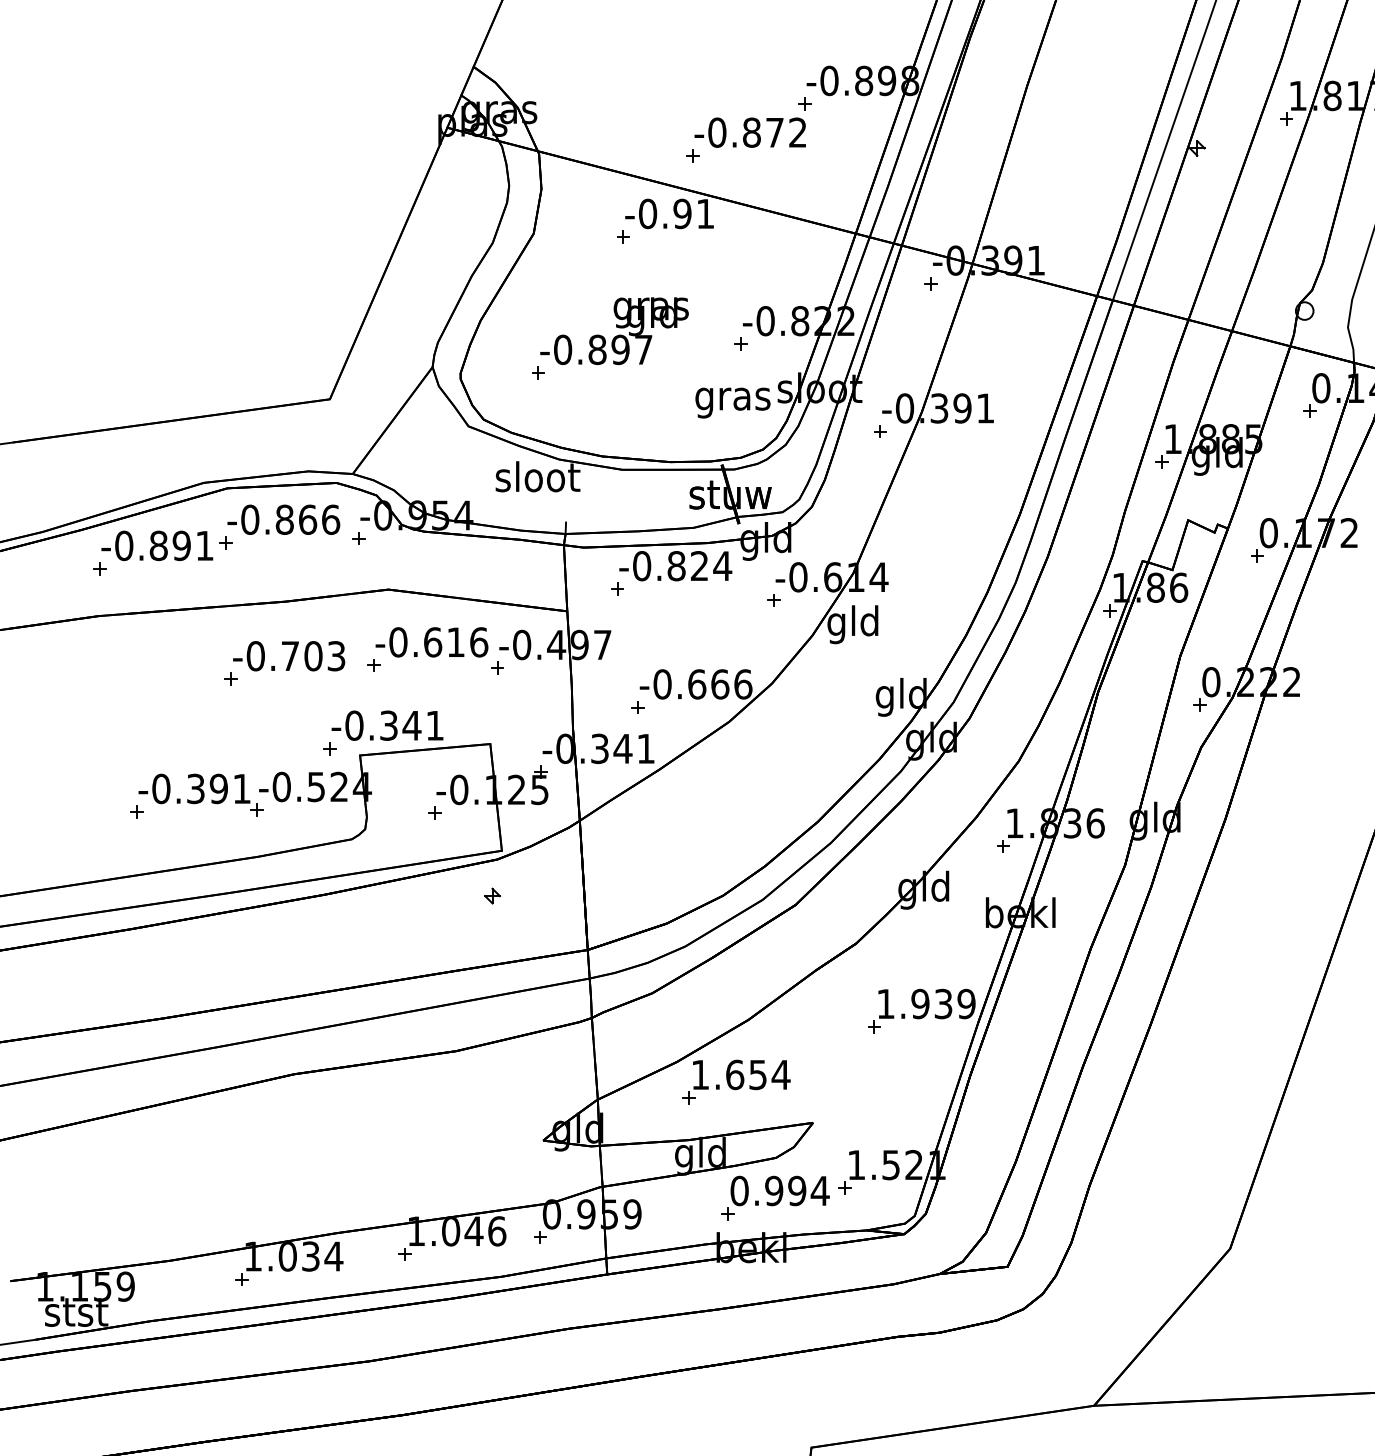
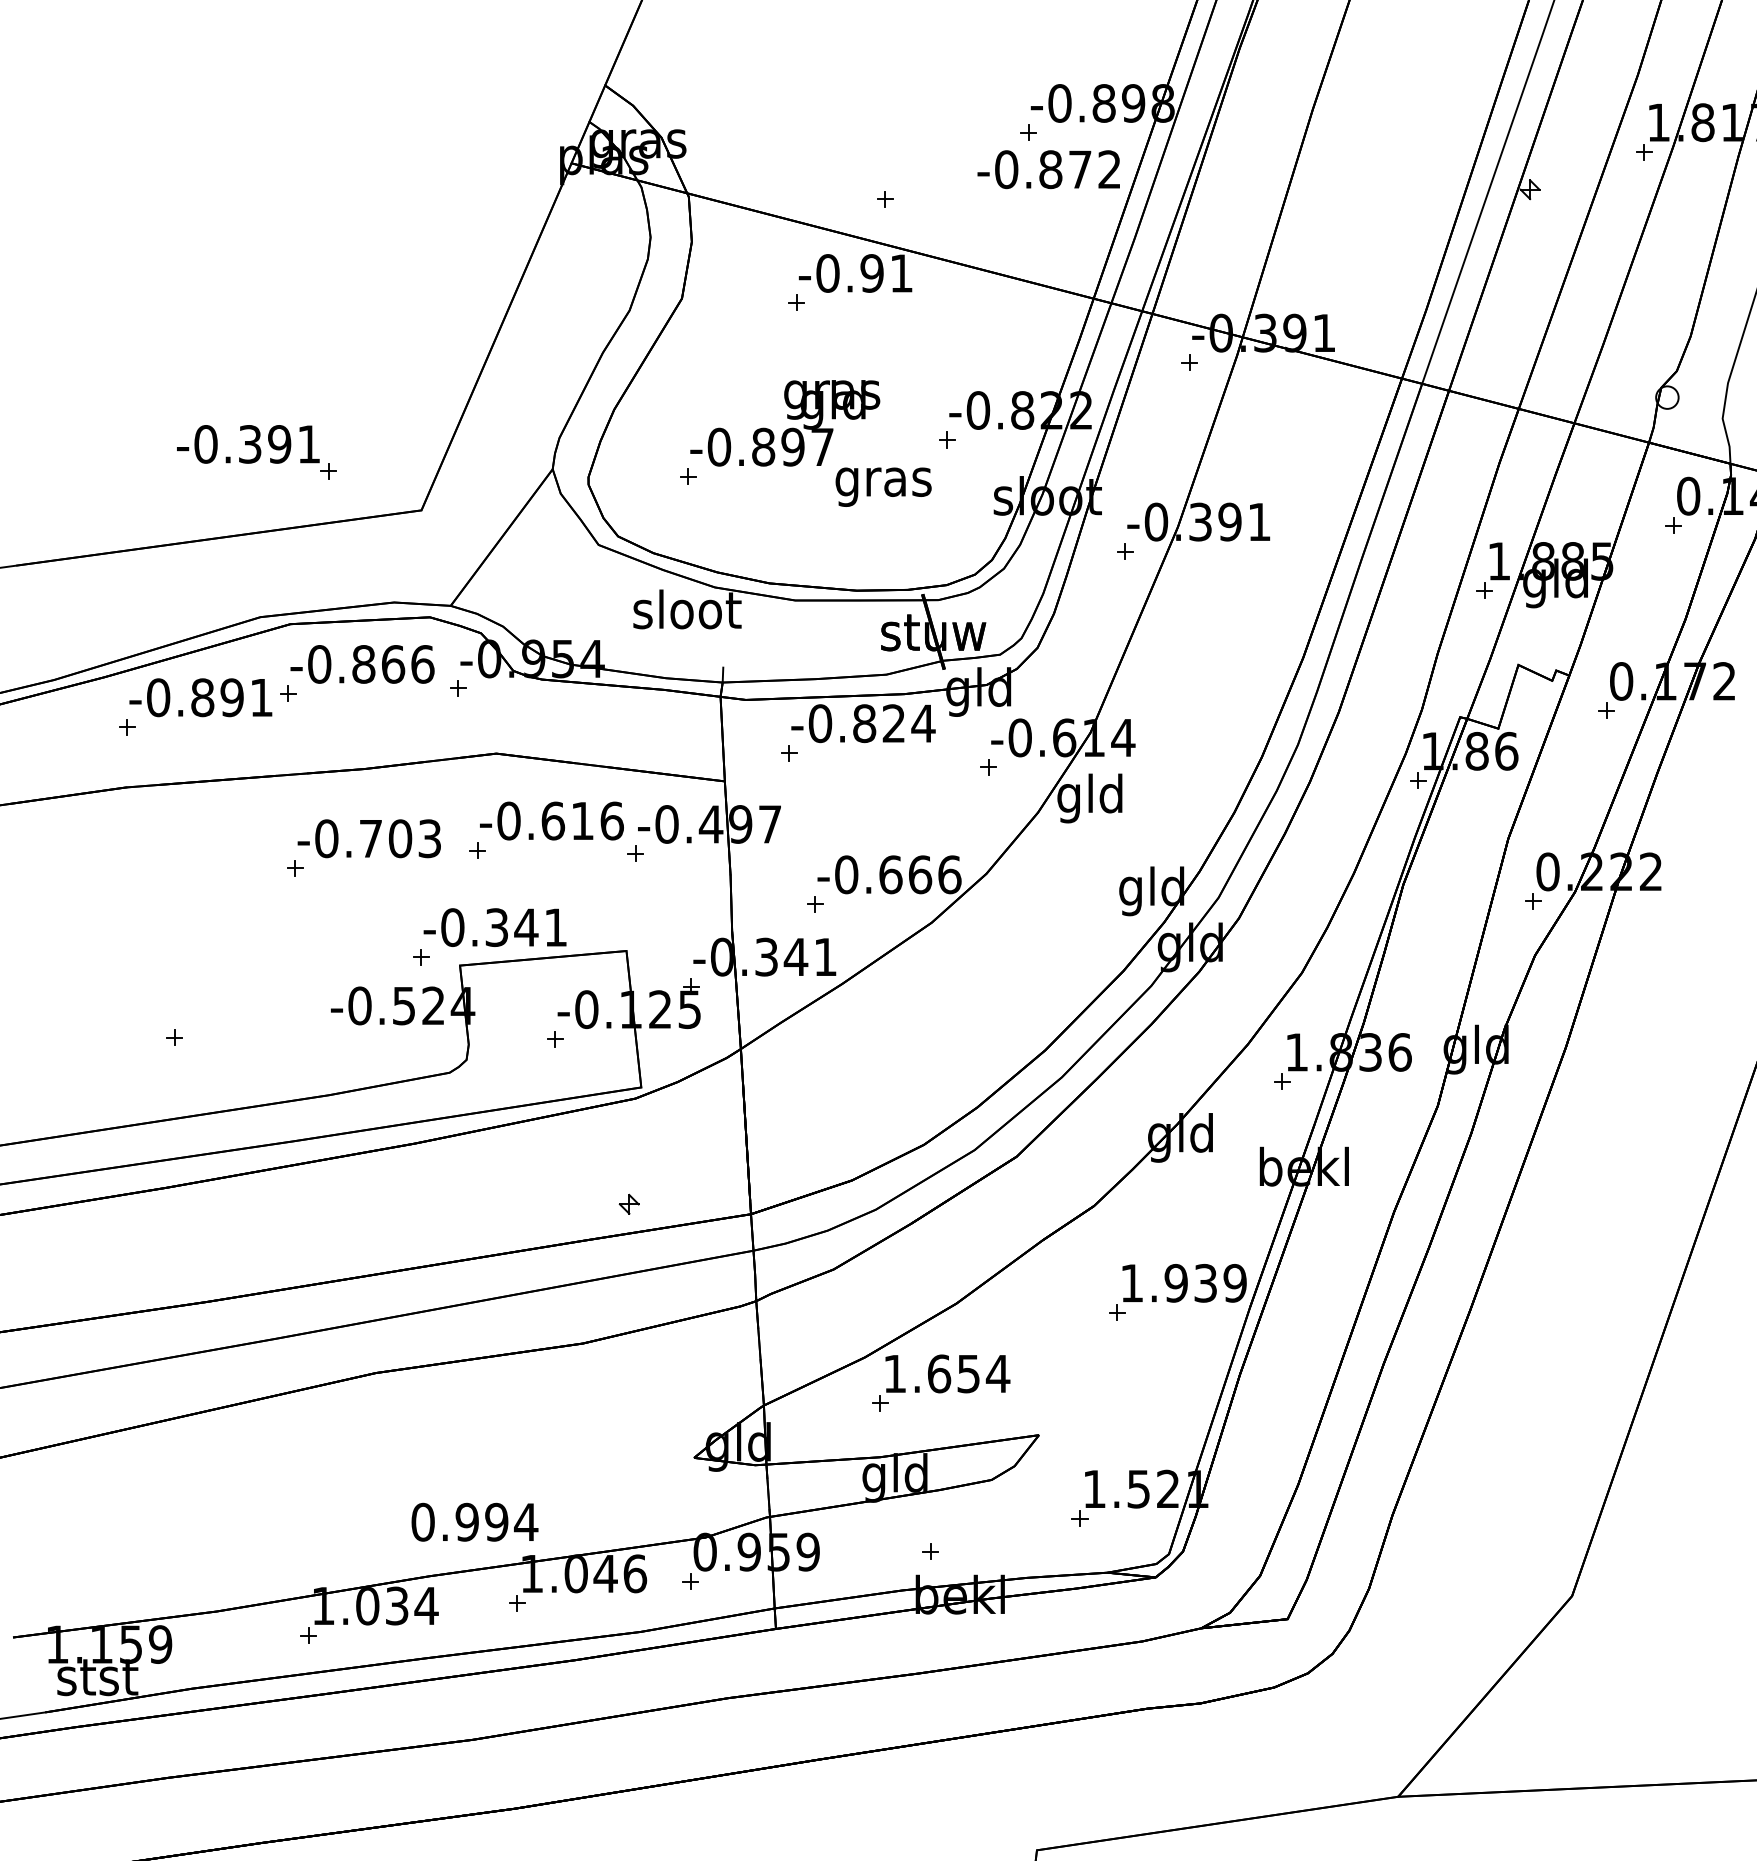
text: (750, 132) -> (1048, 169), moved
text: (732, 402) -> (883, 486), moved
part: (200, 795) -> (256, 452), moved
part: (491, 895) -> (628, 1203), moved
text: (779, 1190) -> (474, 1521), moved

